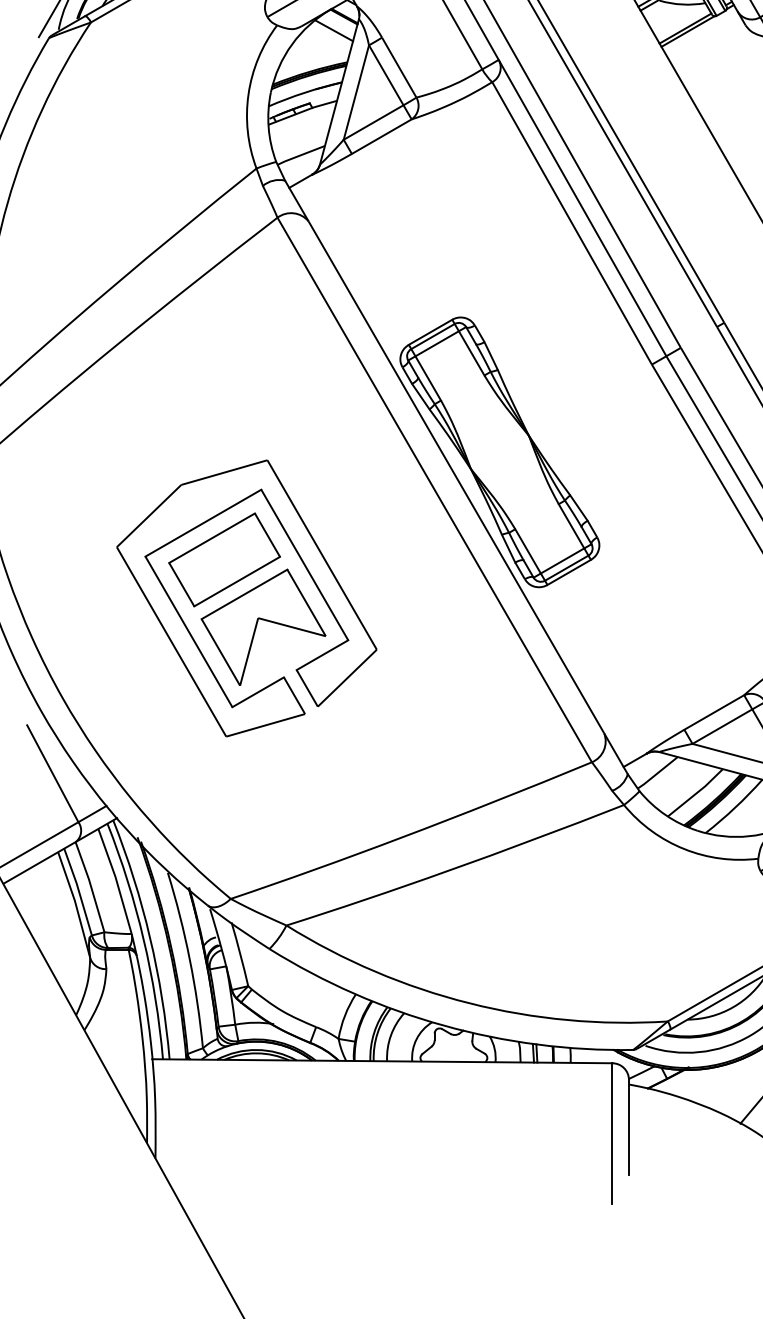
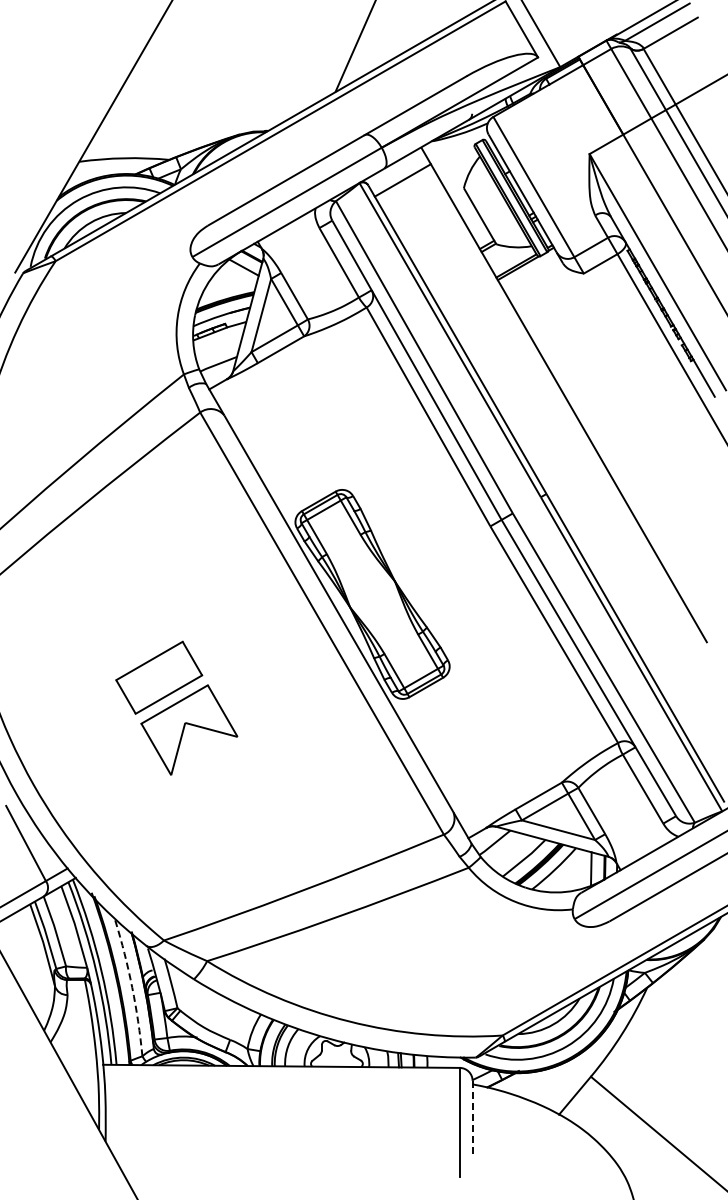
part: (304, 568) -> (221, 684), removed
arc: (190, 959) -> (132, 987), solid -> dashed
line: (628, 1127) -> (472, 1117), solid -> dashed

